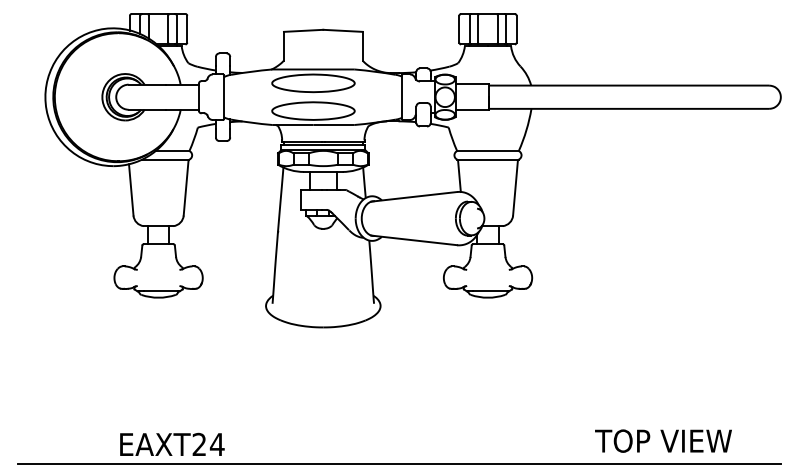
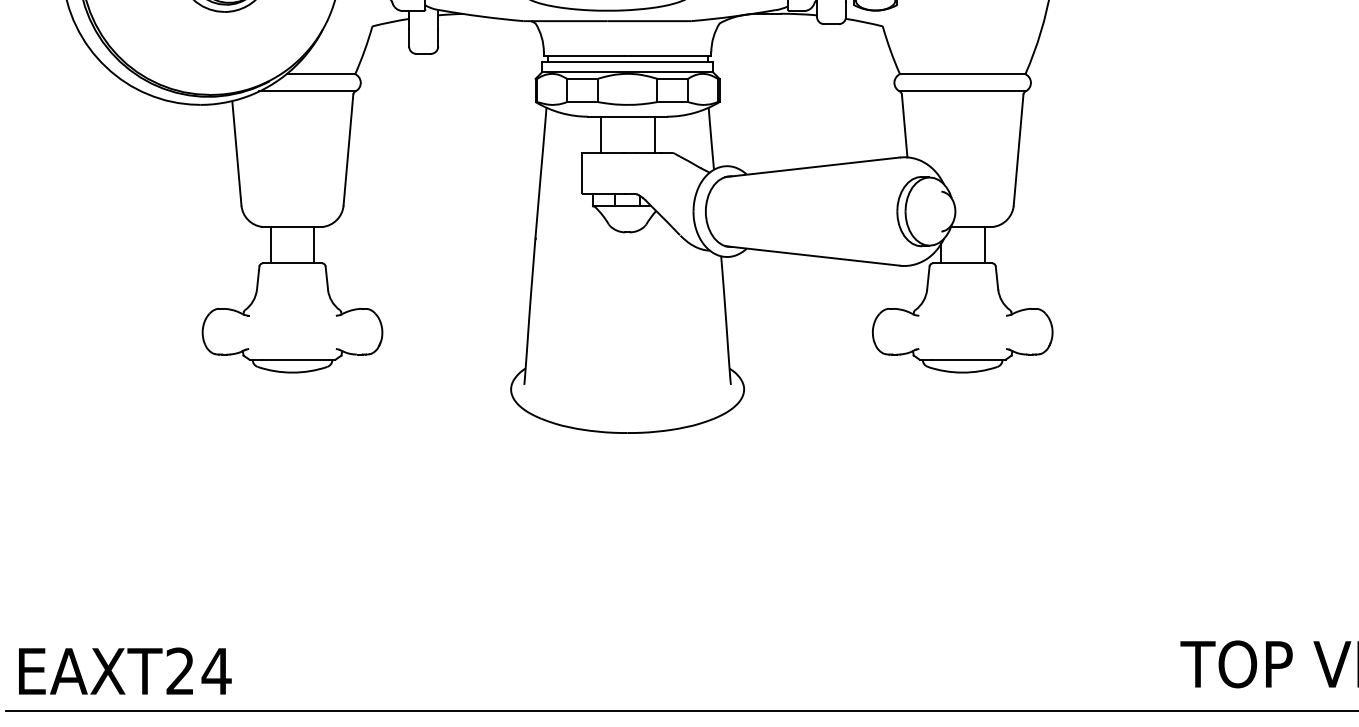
text: (172, 443) -> (125, 669), moved

